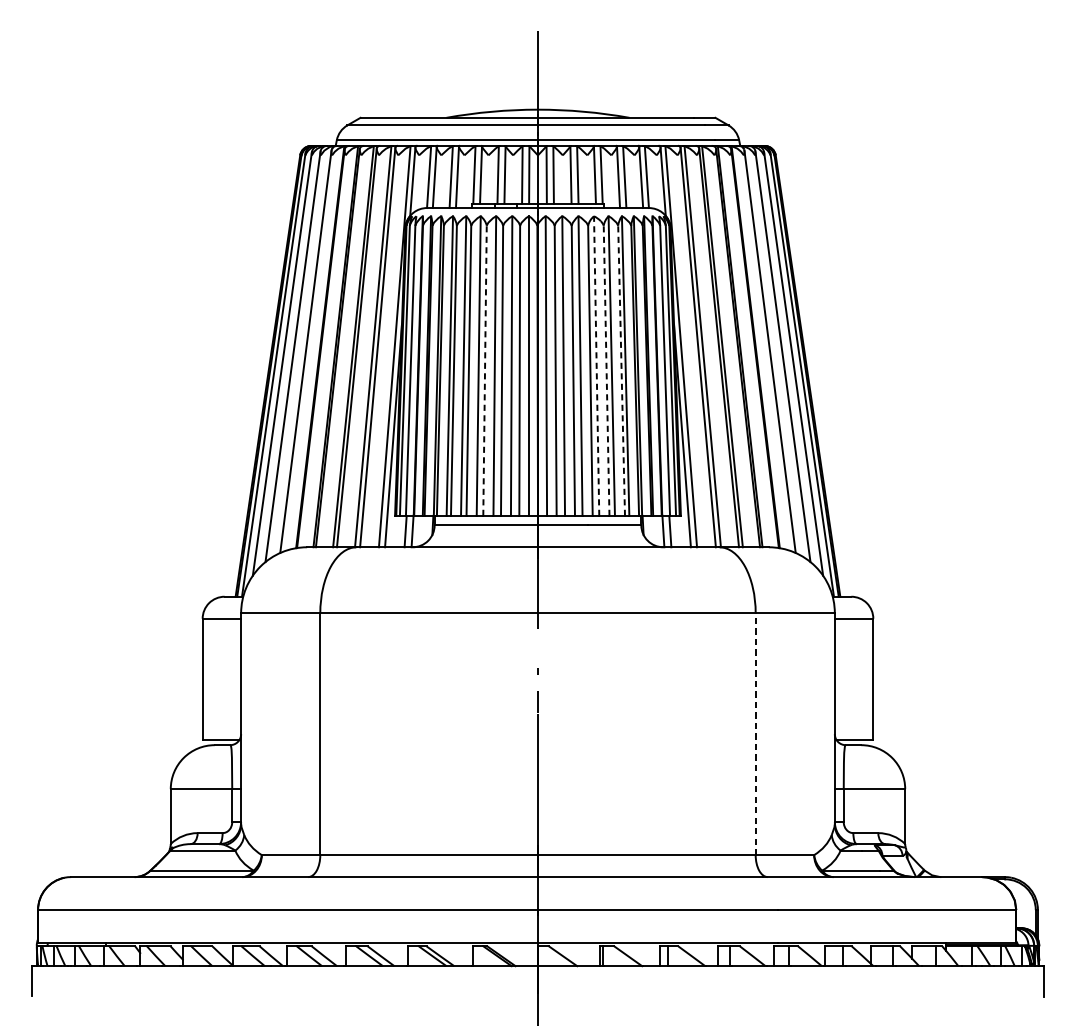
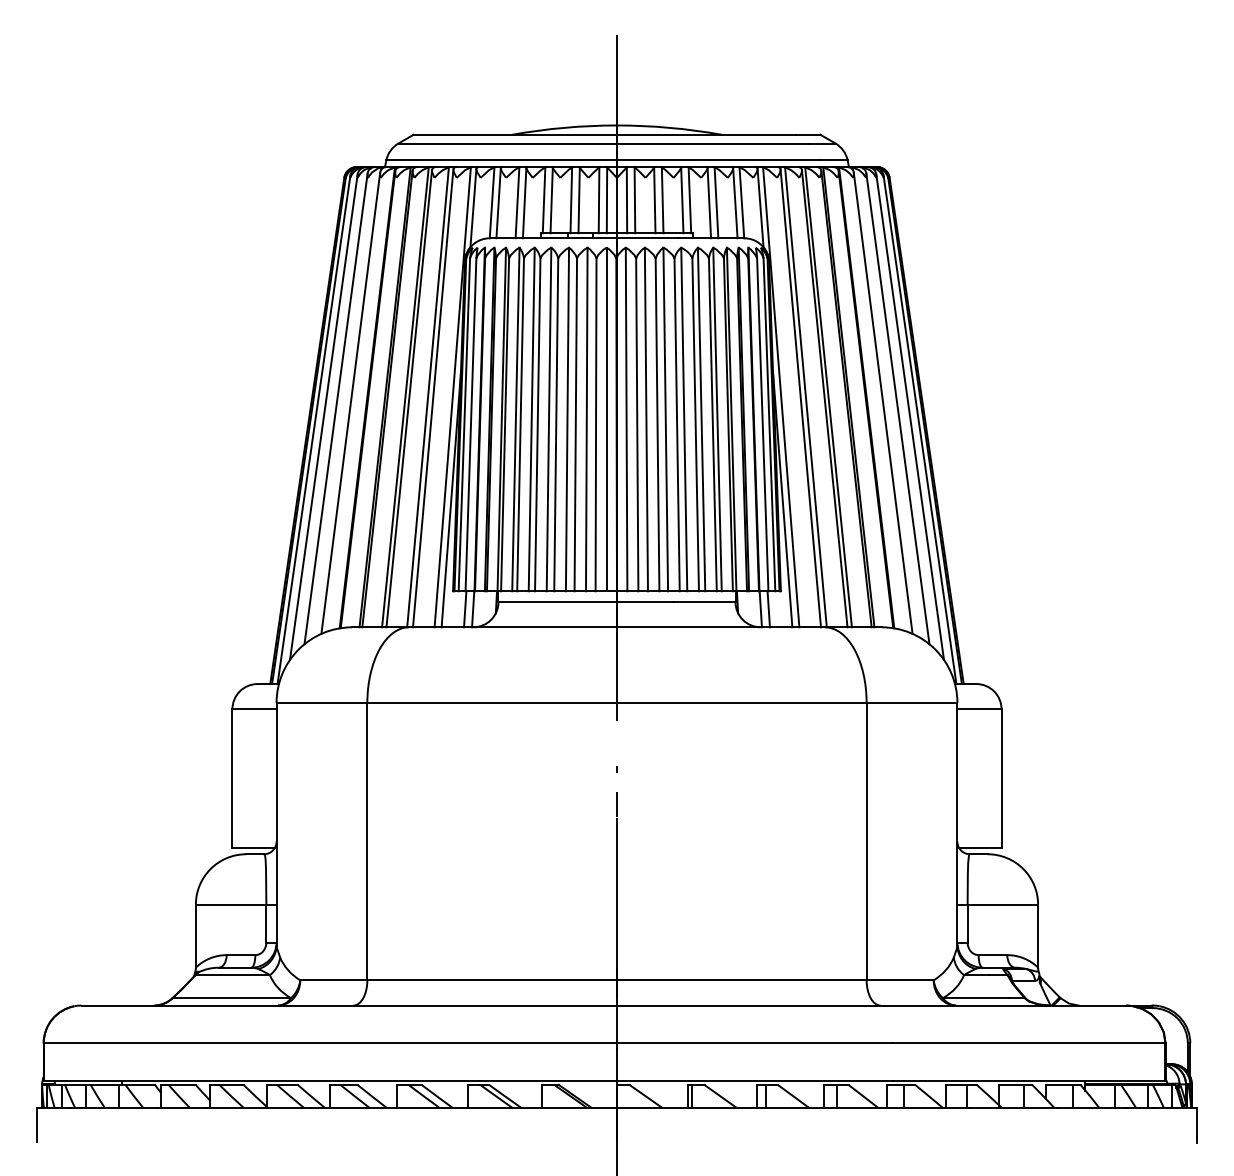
line: (596, 366) -> (684, 419), dashed -> solid
line: (485, 370) -> (556, 424), dashed -> solid
line: (606, 370) -> (695, 424), dashed -> solid
line: (621, 370) -> (712, 424), dashed -> solid
line: (755, 734) -> (866, 841), dashed -> solid

